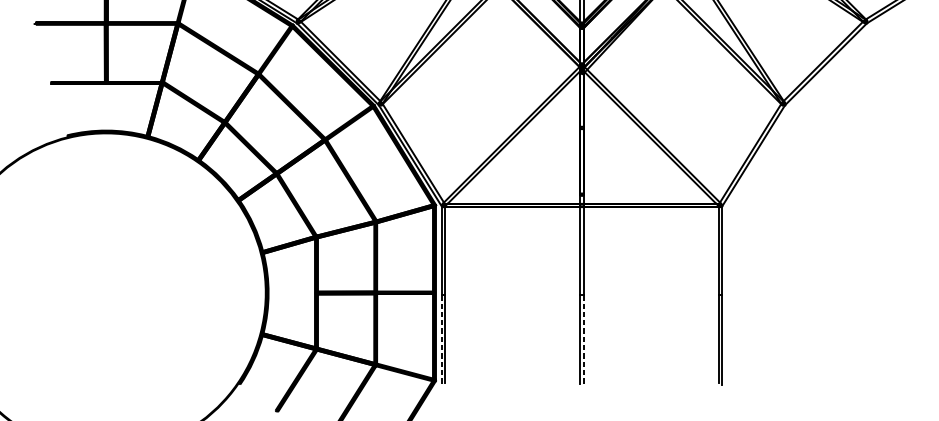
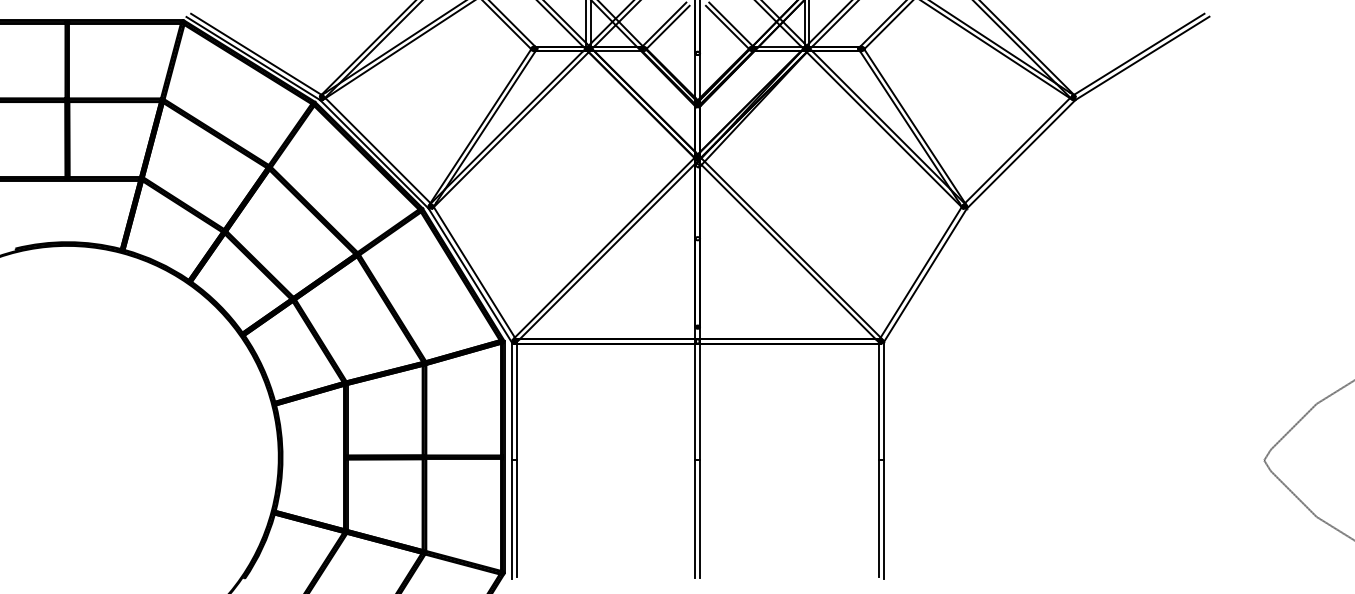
line: (584, 339) -> (700, 519), dashed -> solid
line: (441, 340) -> (511, 520), dashed -> solid

